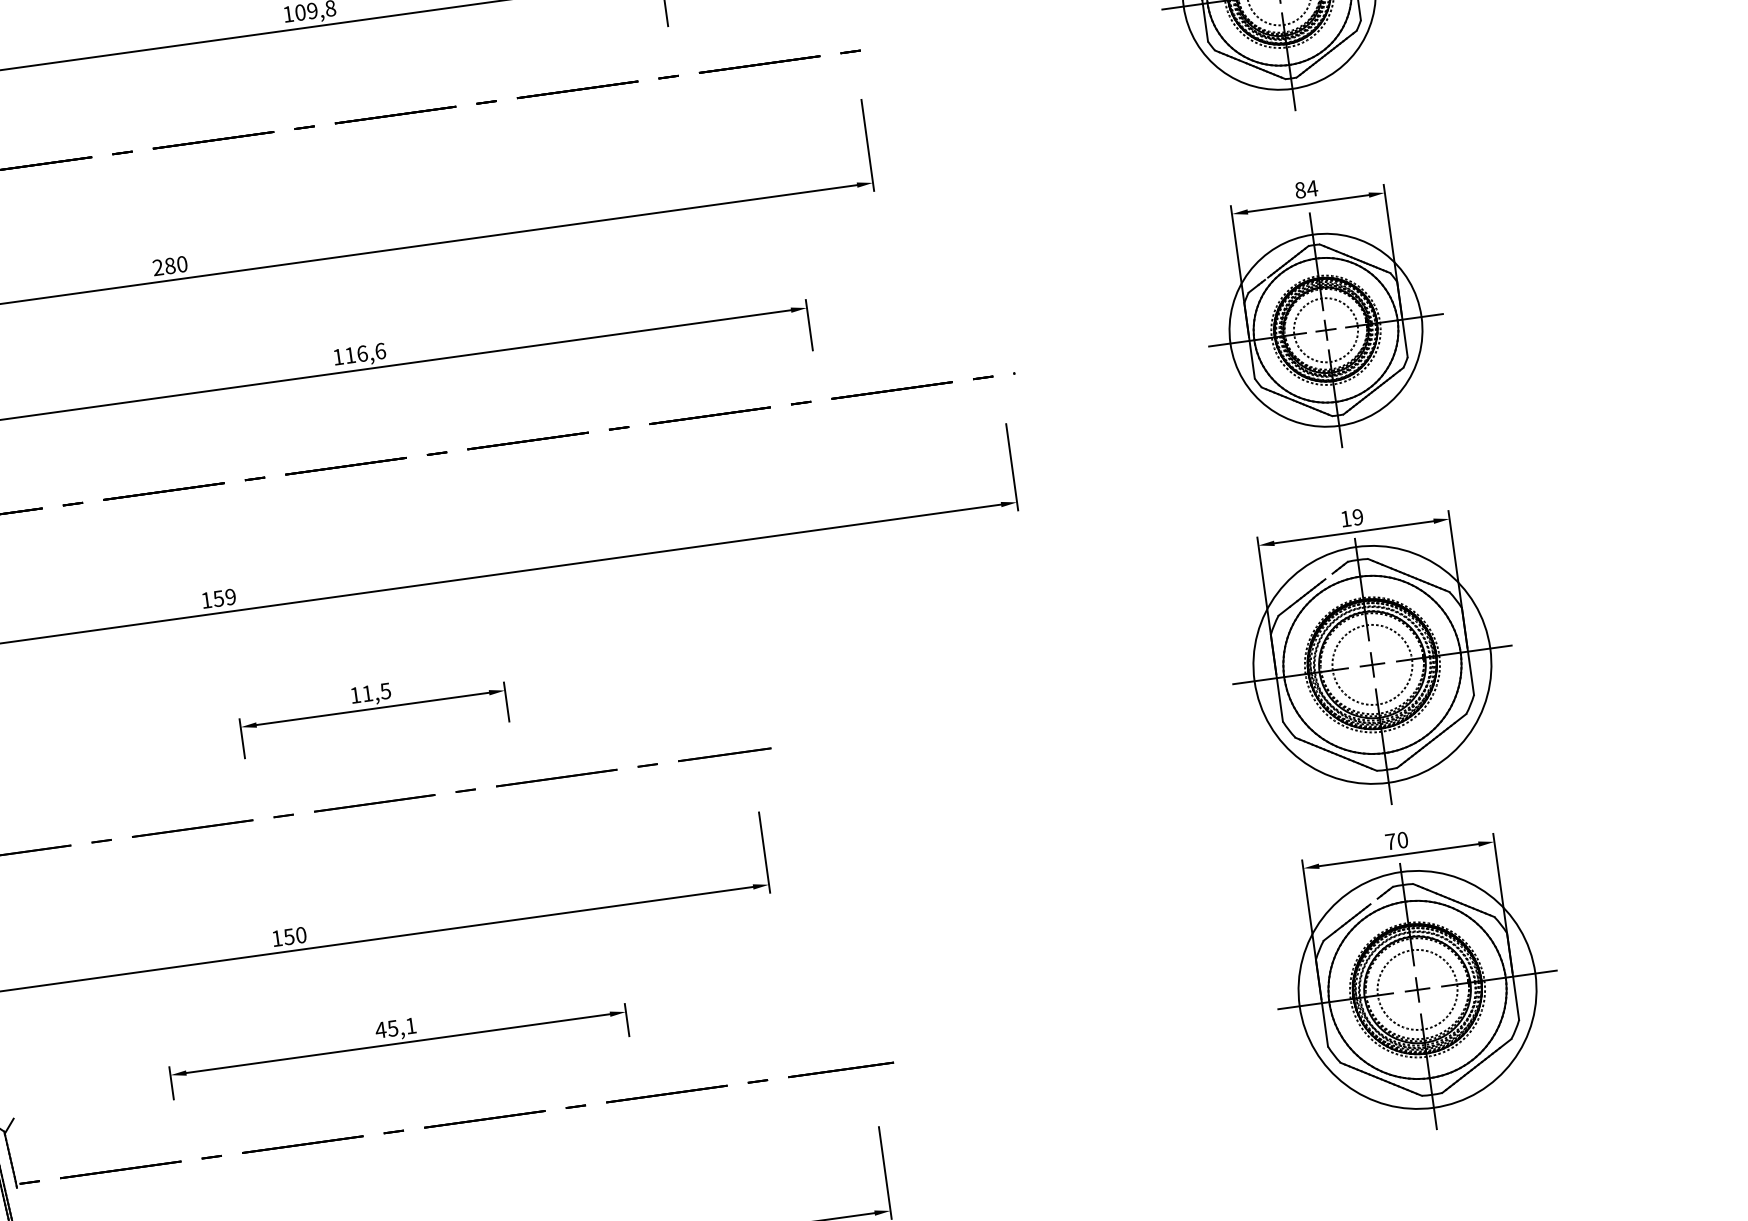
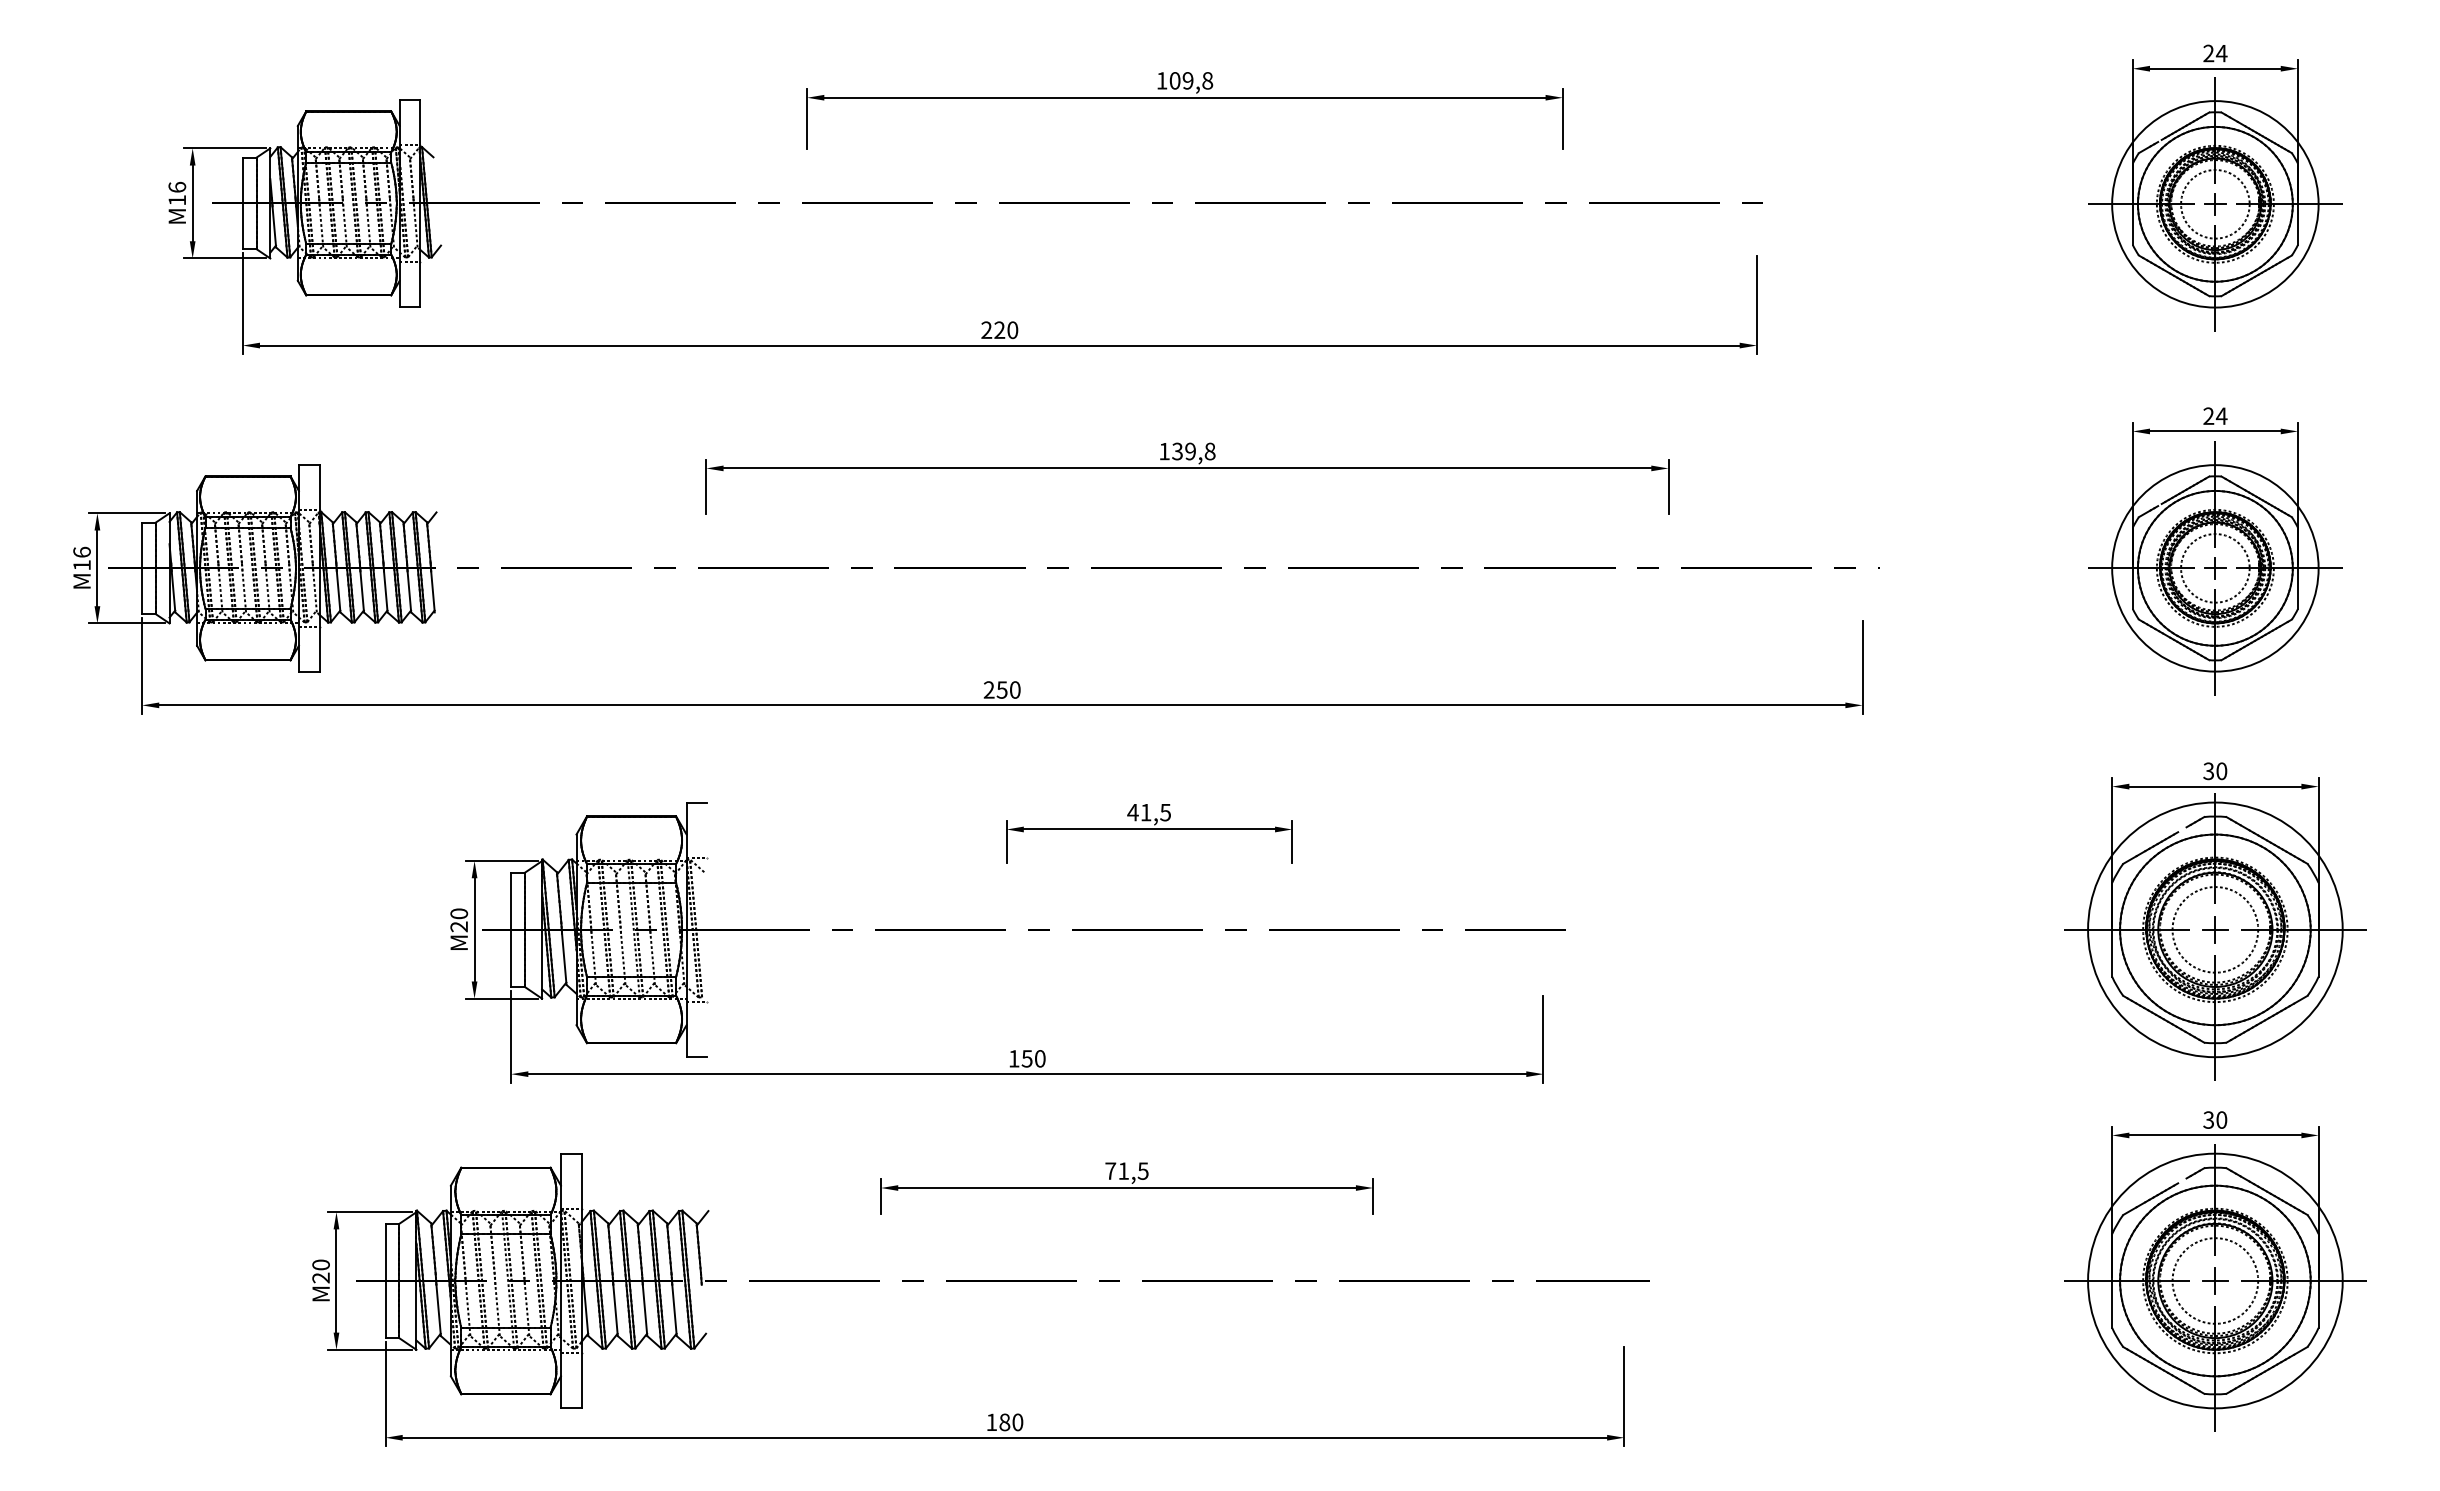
text: (1300, 190) -> (2208, 416), 84 -> 24
text: (170, 266) -> (999, 330), 280 -> 220
text: (365, 353) -> (1193, 451), 116,6 -> 139,8
text: (1352, 518) -> (2215, 771), 19 -> 30
text: (217, 598) -> (1001, 689), 159 -> 250
text: (355, 695) -> (1132, 812), 11,5 -> 41,5
text: (1390, 841) -> (2208, 1119), 70 -> 30
text: (395, 1027) -> (1126, 1170), 45,1 -> 71,5

